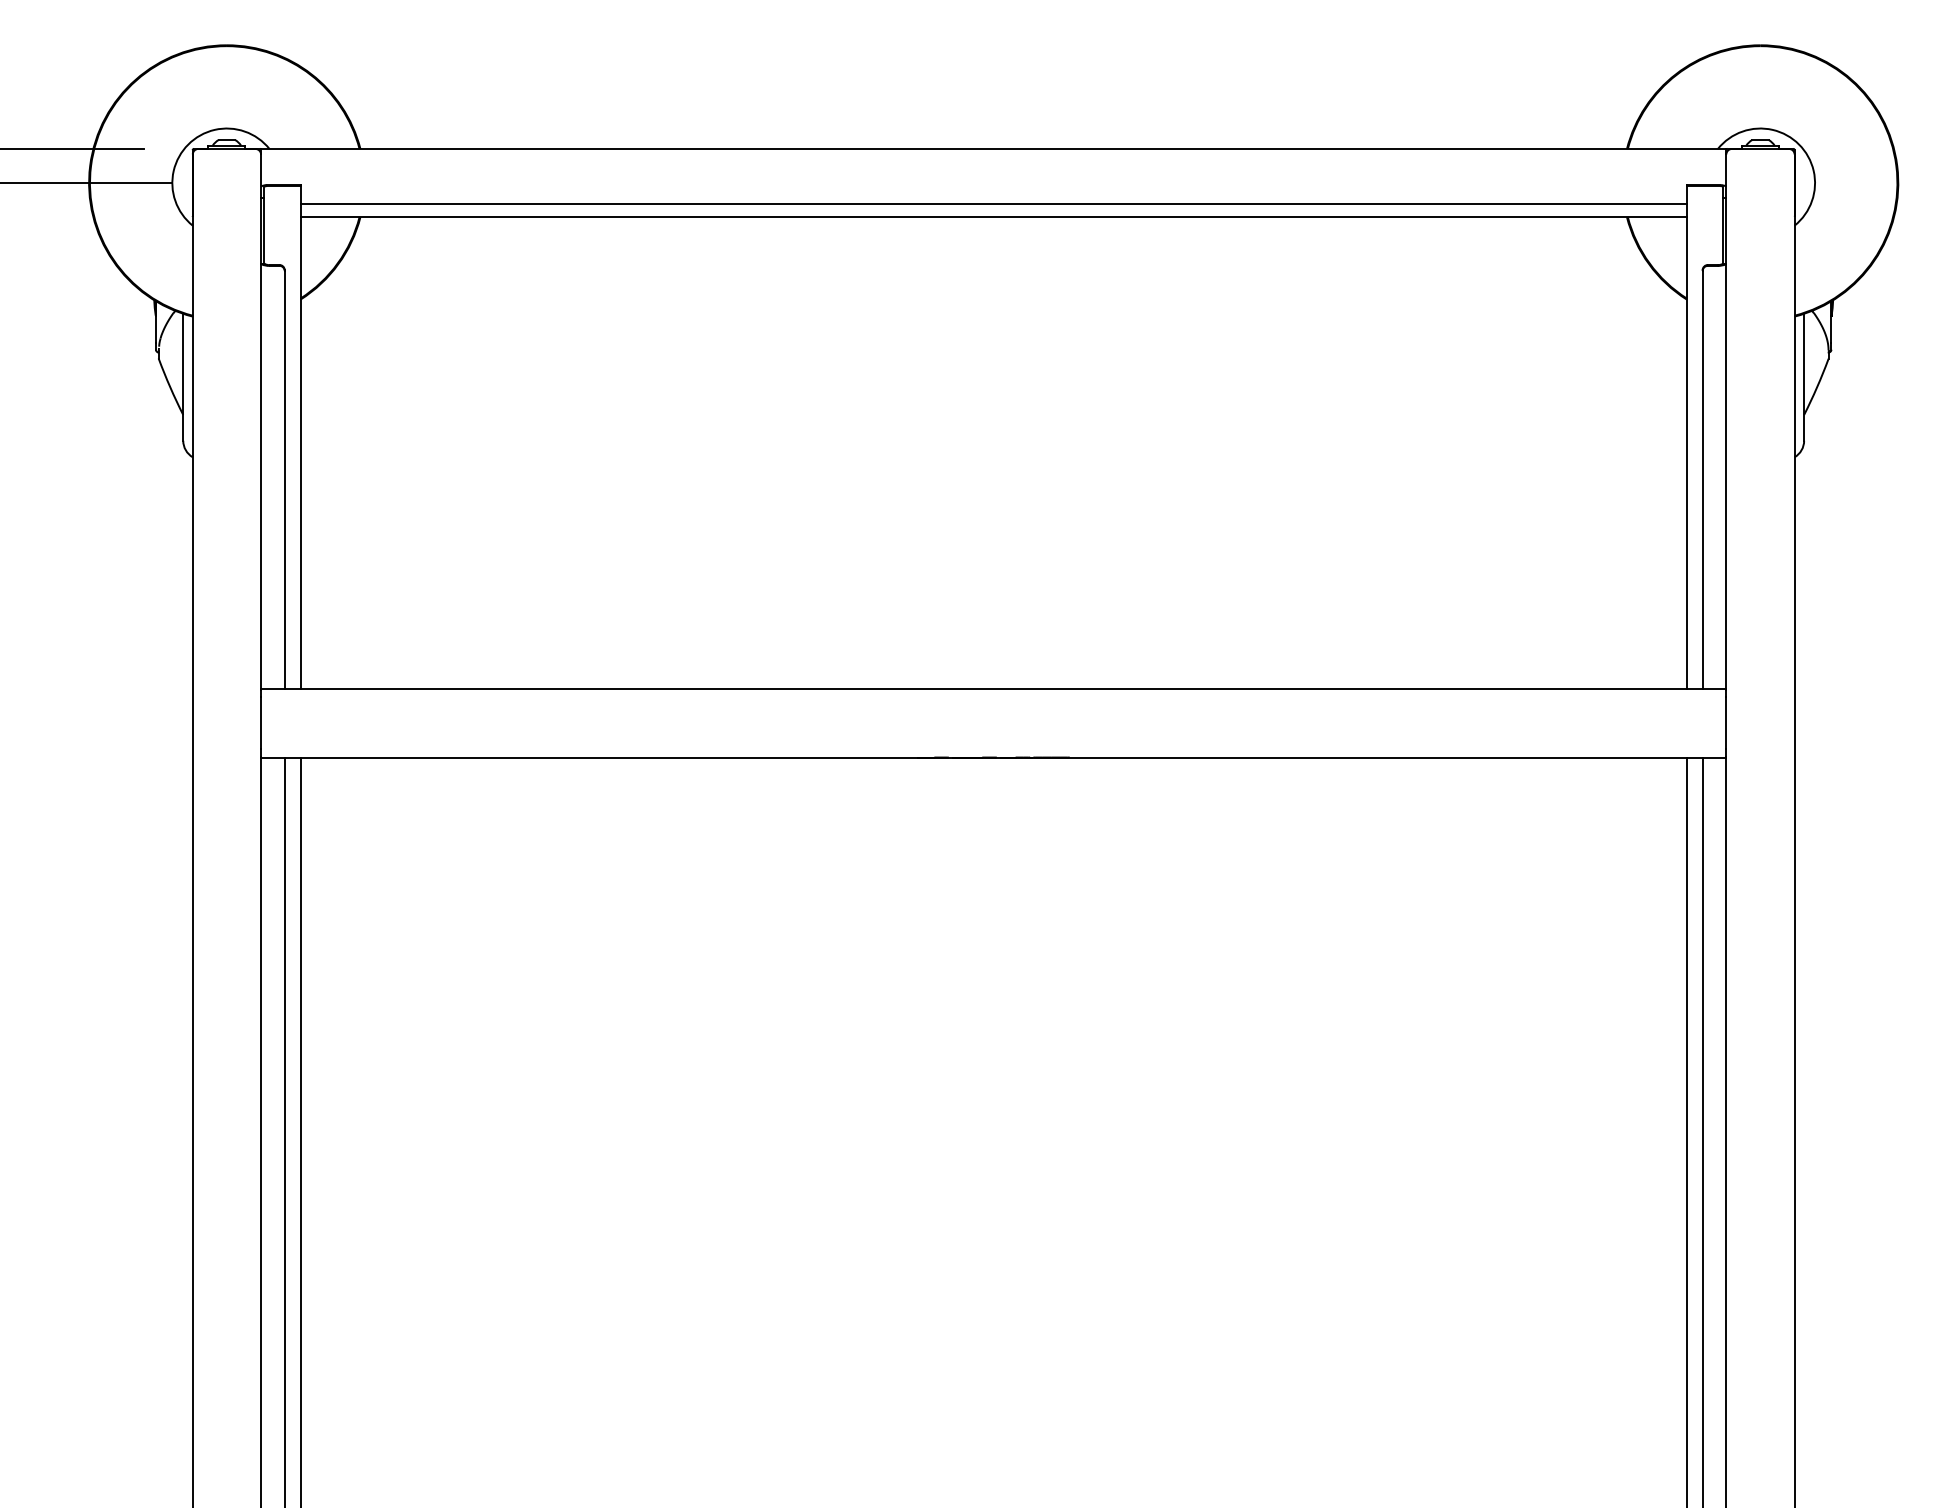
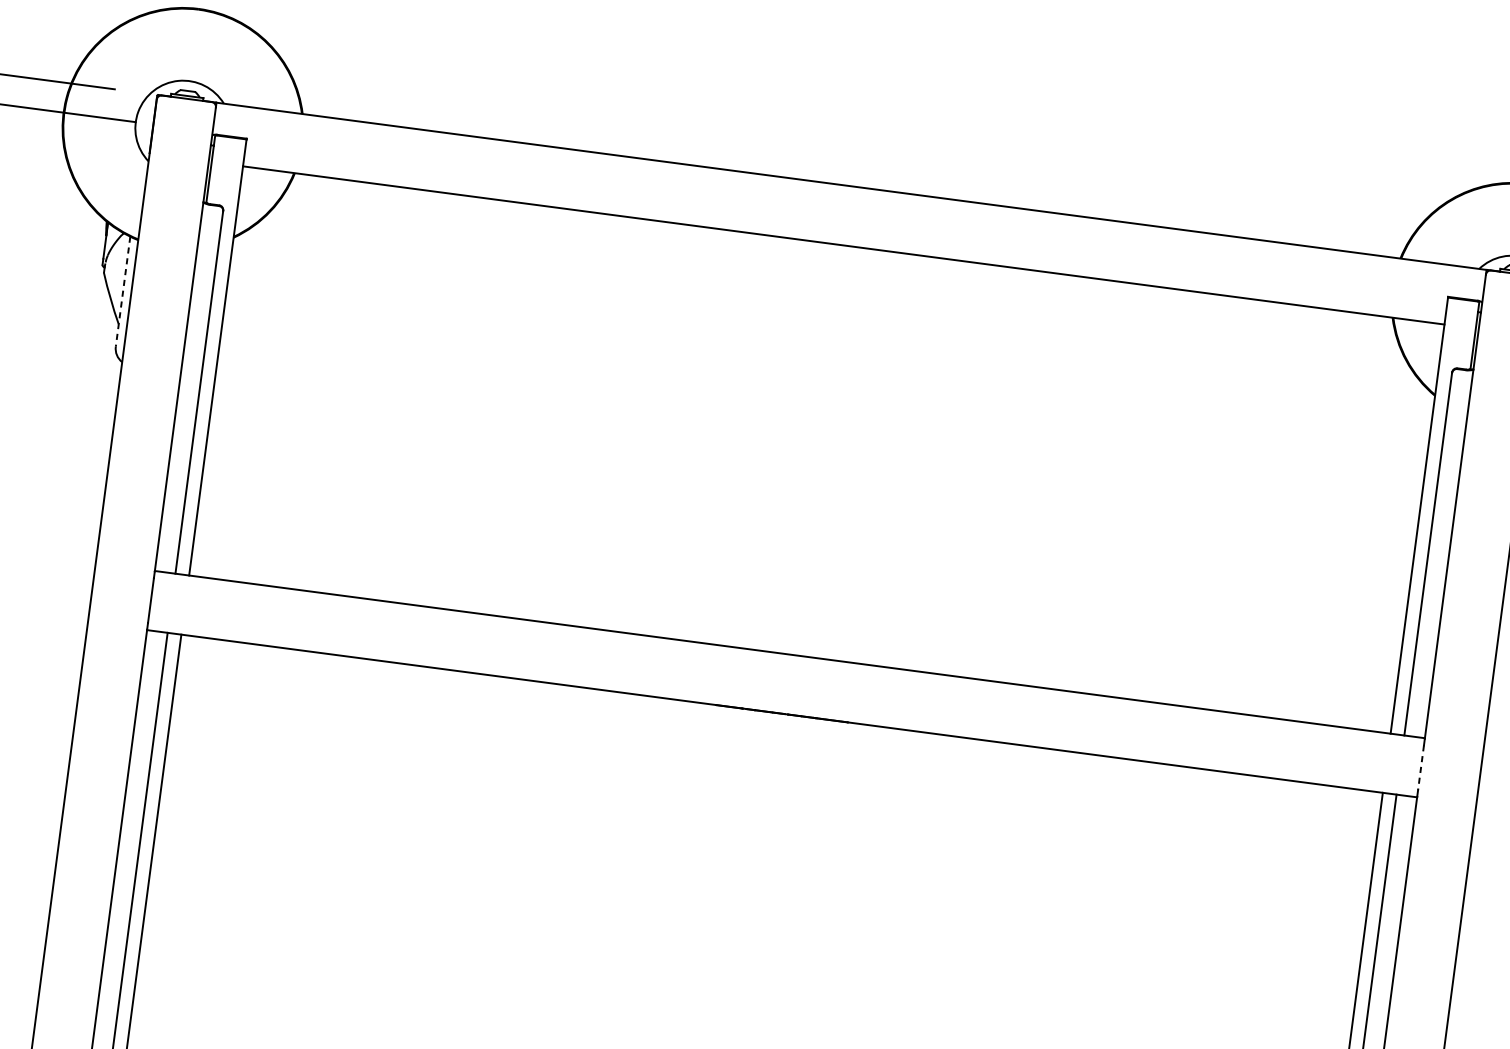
line: (993, 203) -> (845, 233), removed
line: (183, 377) -> (123, 291), solid -> dashed
line: (1726, 723) -> (1421, 767), solid -> dashed

